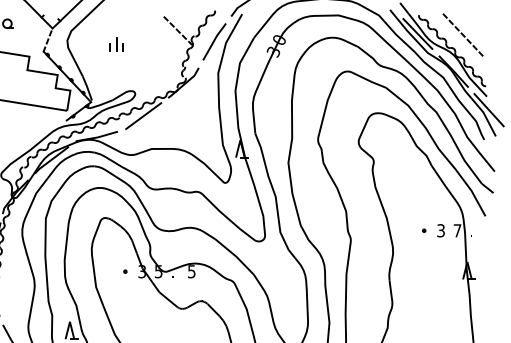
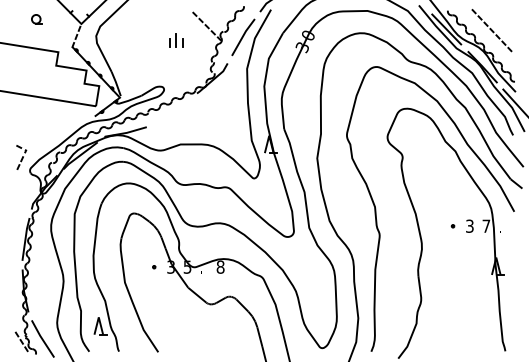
part: (116, 45) -> (176, 40), moved
line: (143, 116) -> (172, 111), removed
text: (191, 271) -> (220, 266), 5 -> 8

